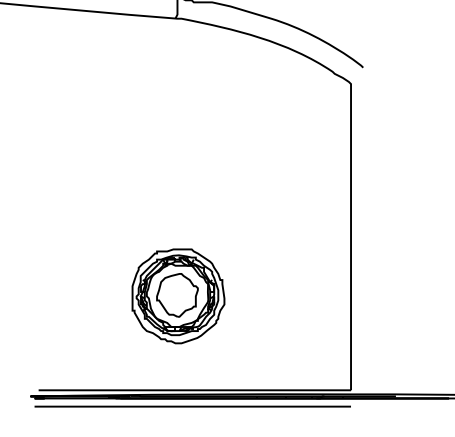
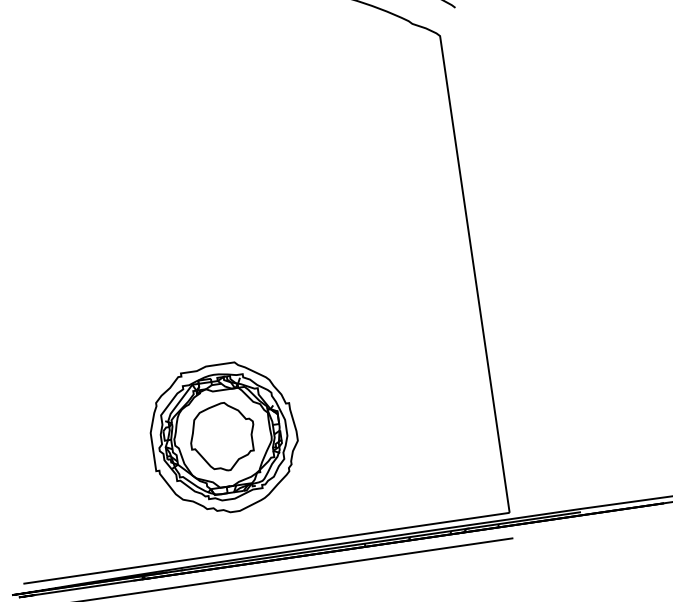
part: (178, 296) -> (224, 438), moved

